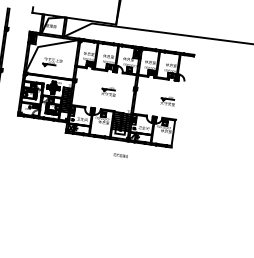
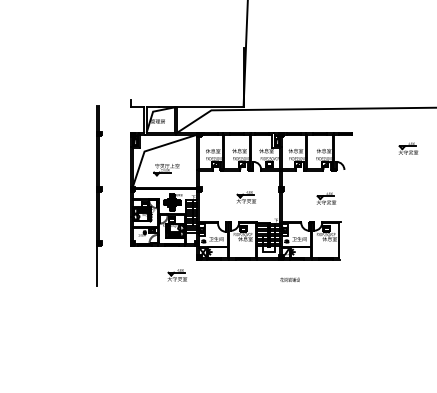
part: (234, 72) -> (408, 148), added
part: (49, 142) -> (177, 275), added
text: (120, 155) -> (289, 279), moved

